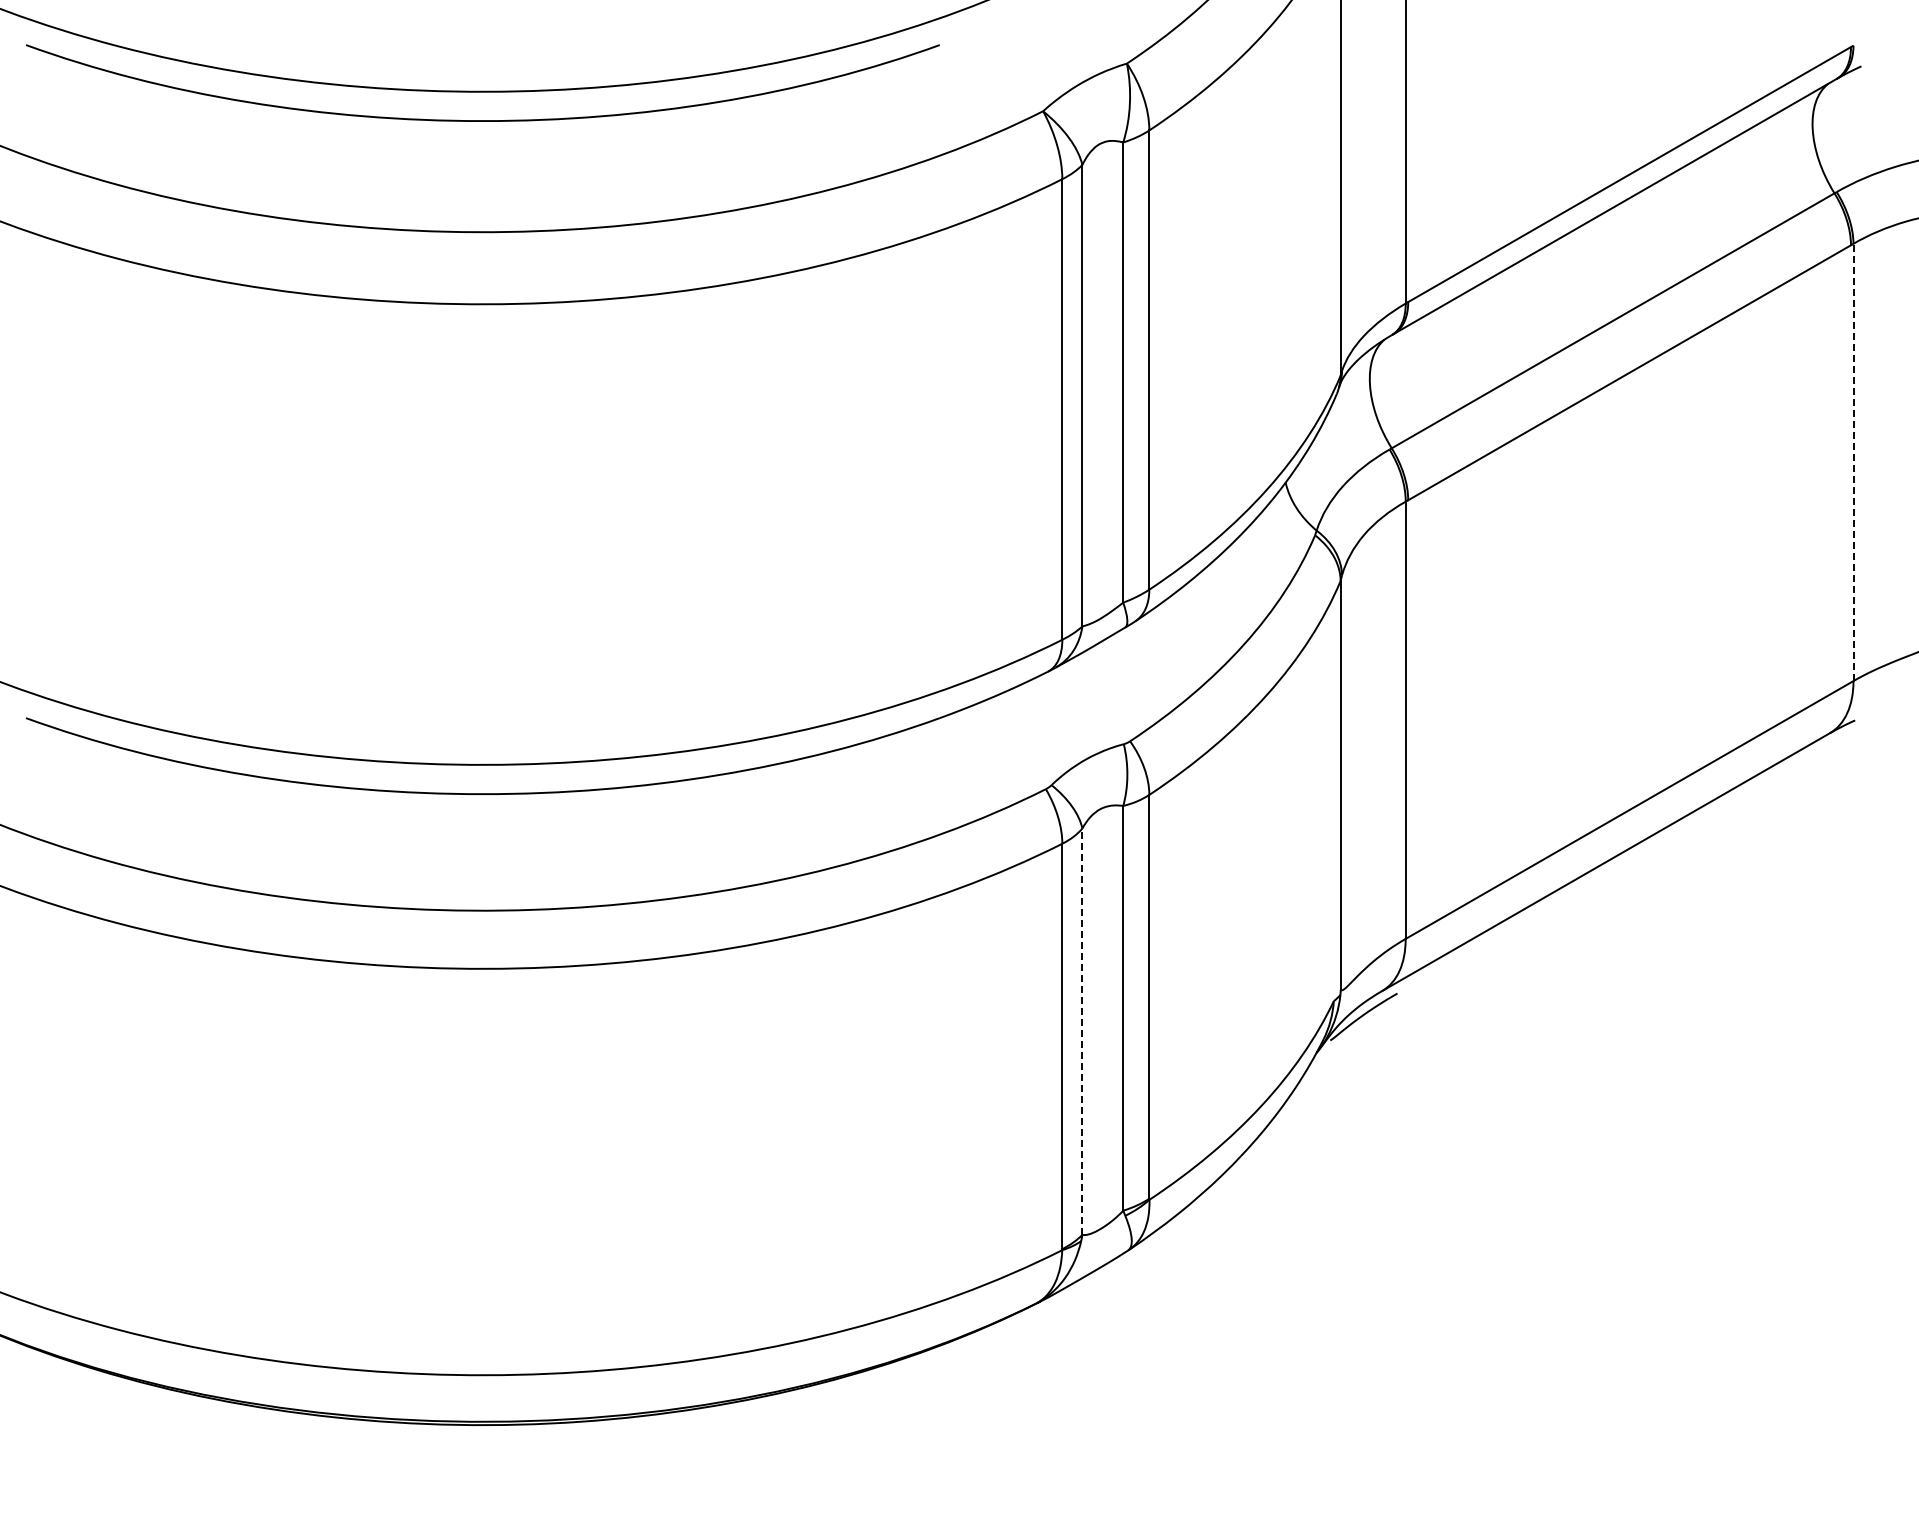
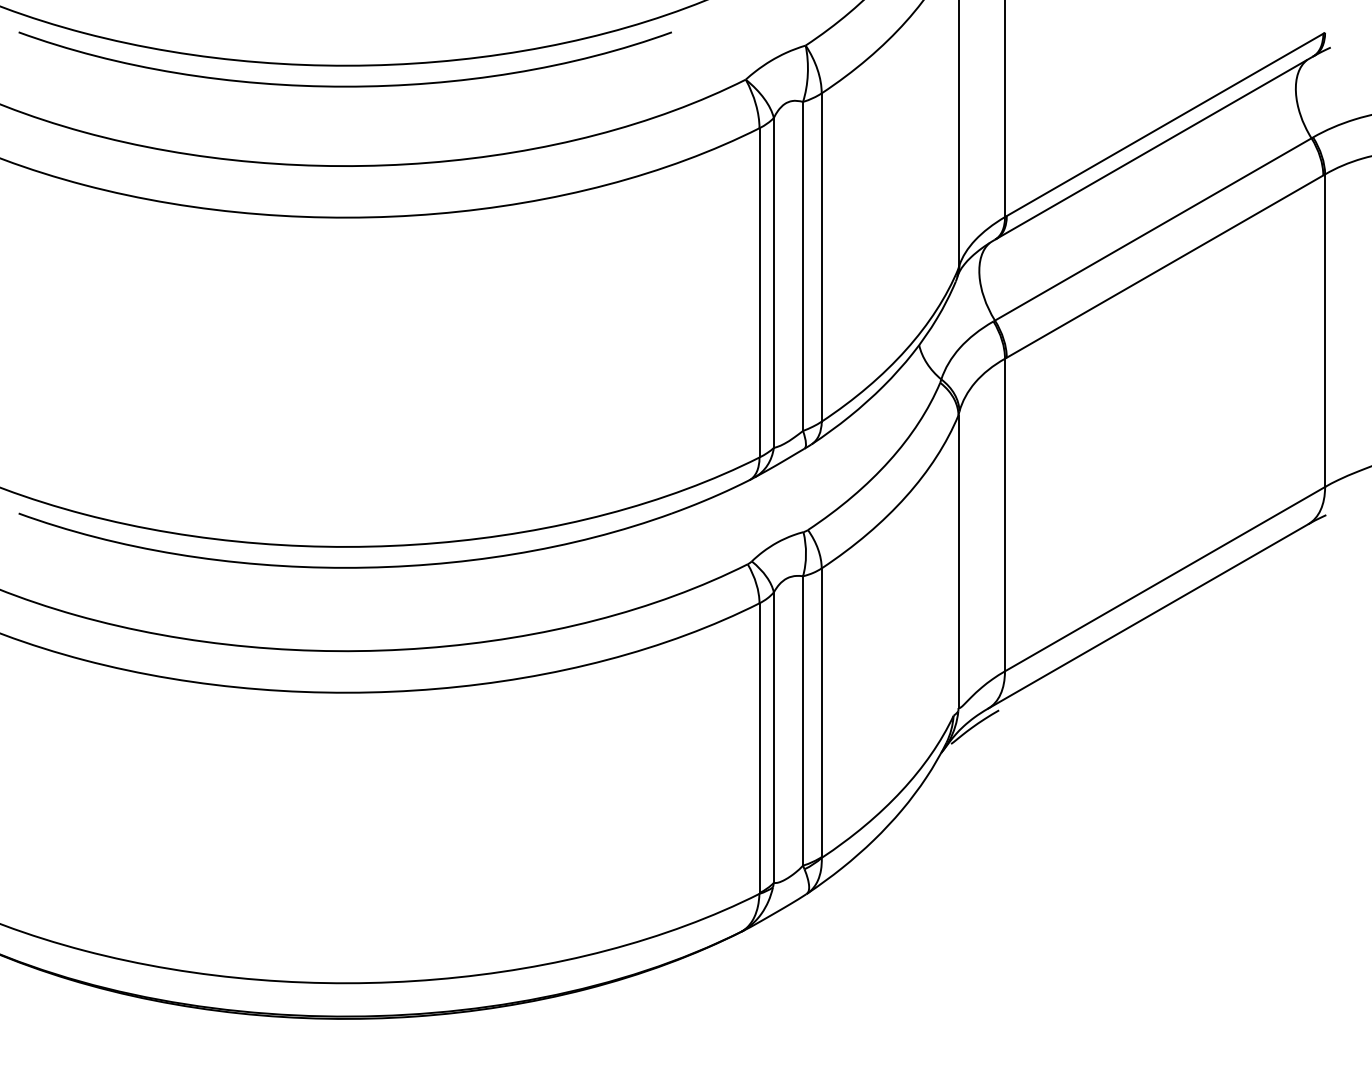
line: (1853, 462) -> (1325, 330), dashed -> solid
line: (1082, 1031) -> (773, 737), dashed -> solid

